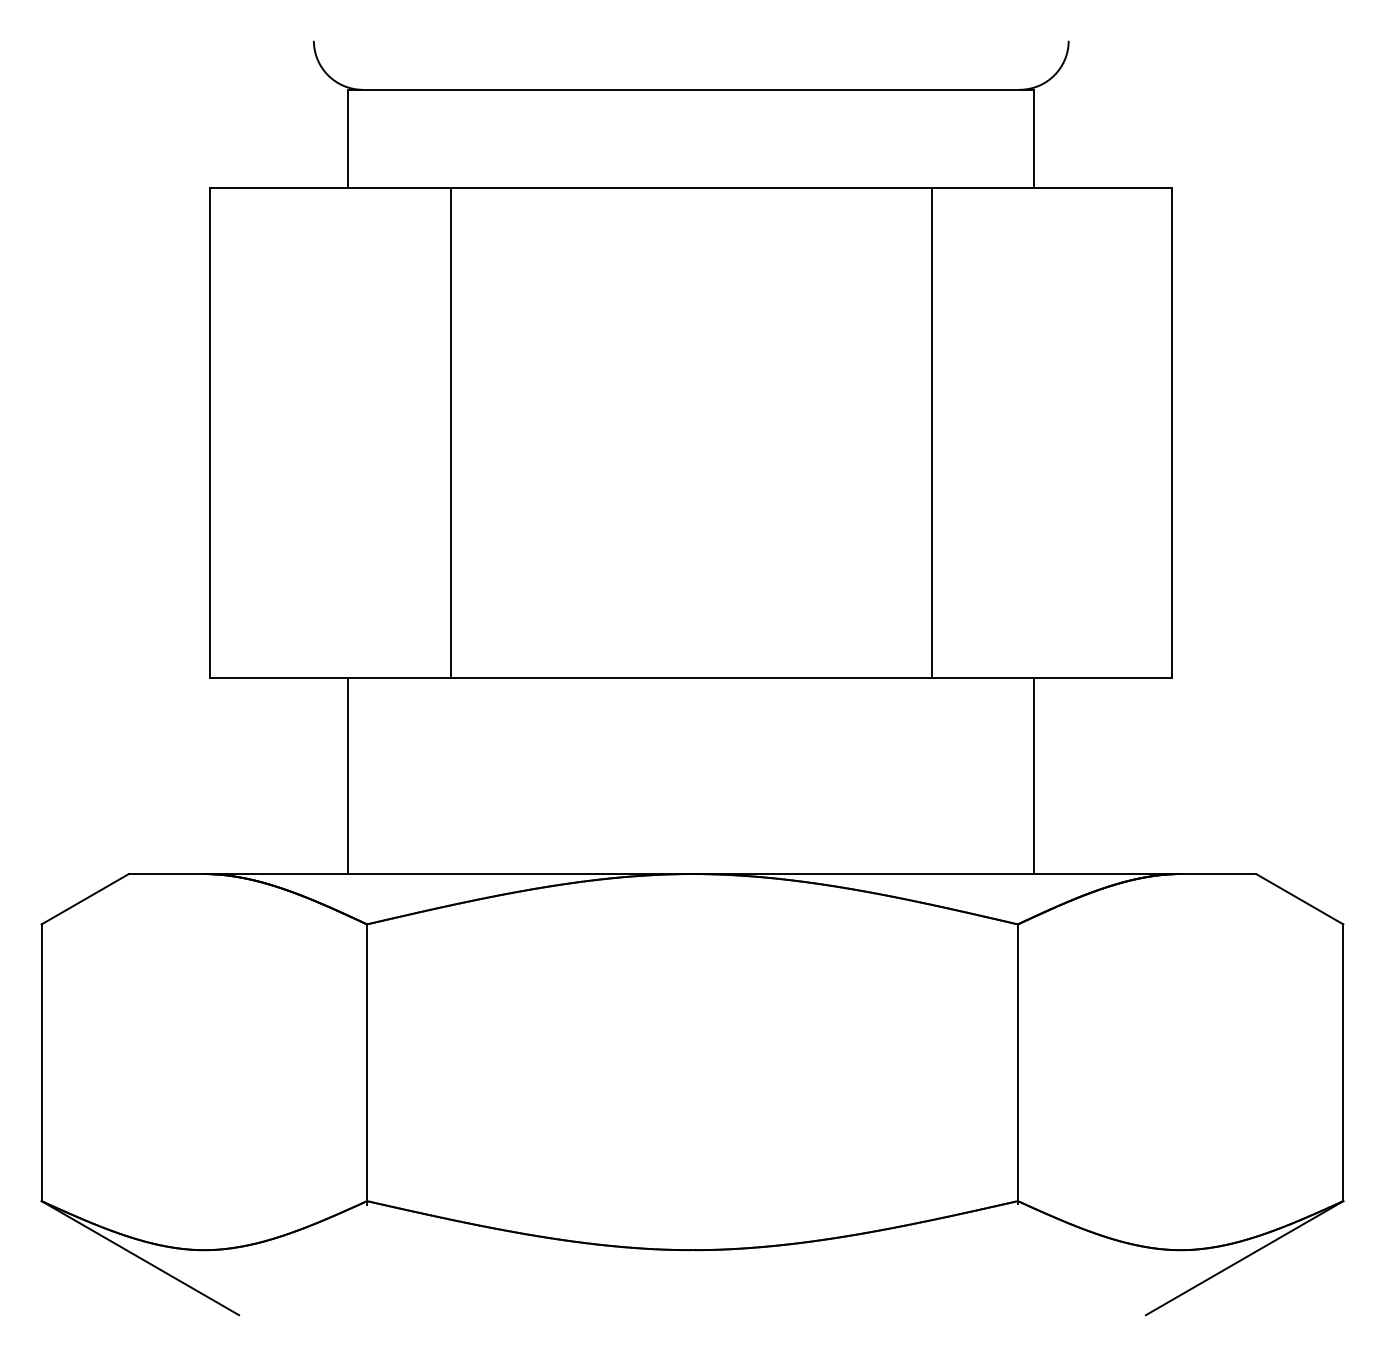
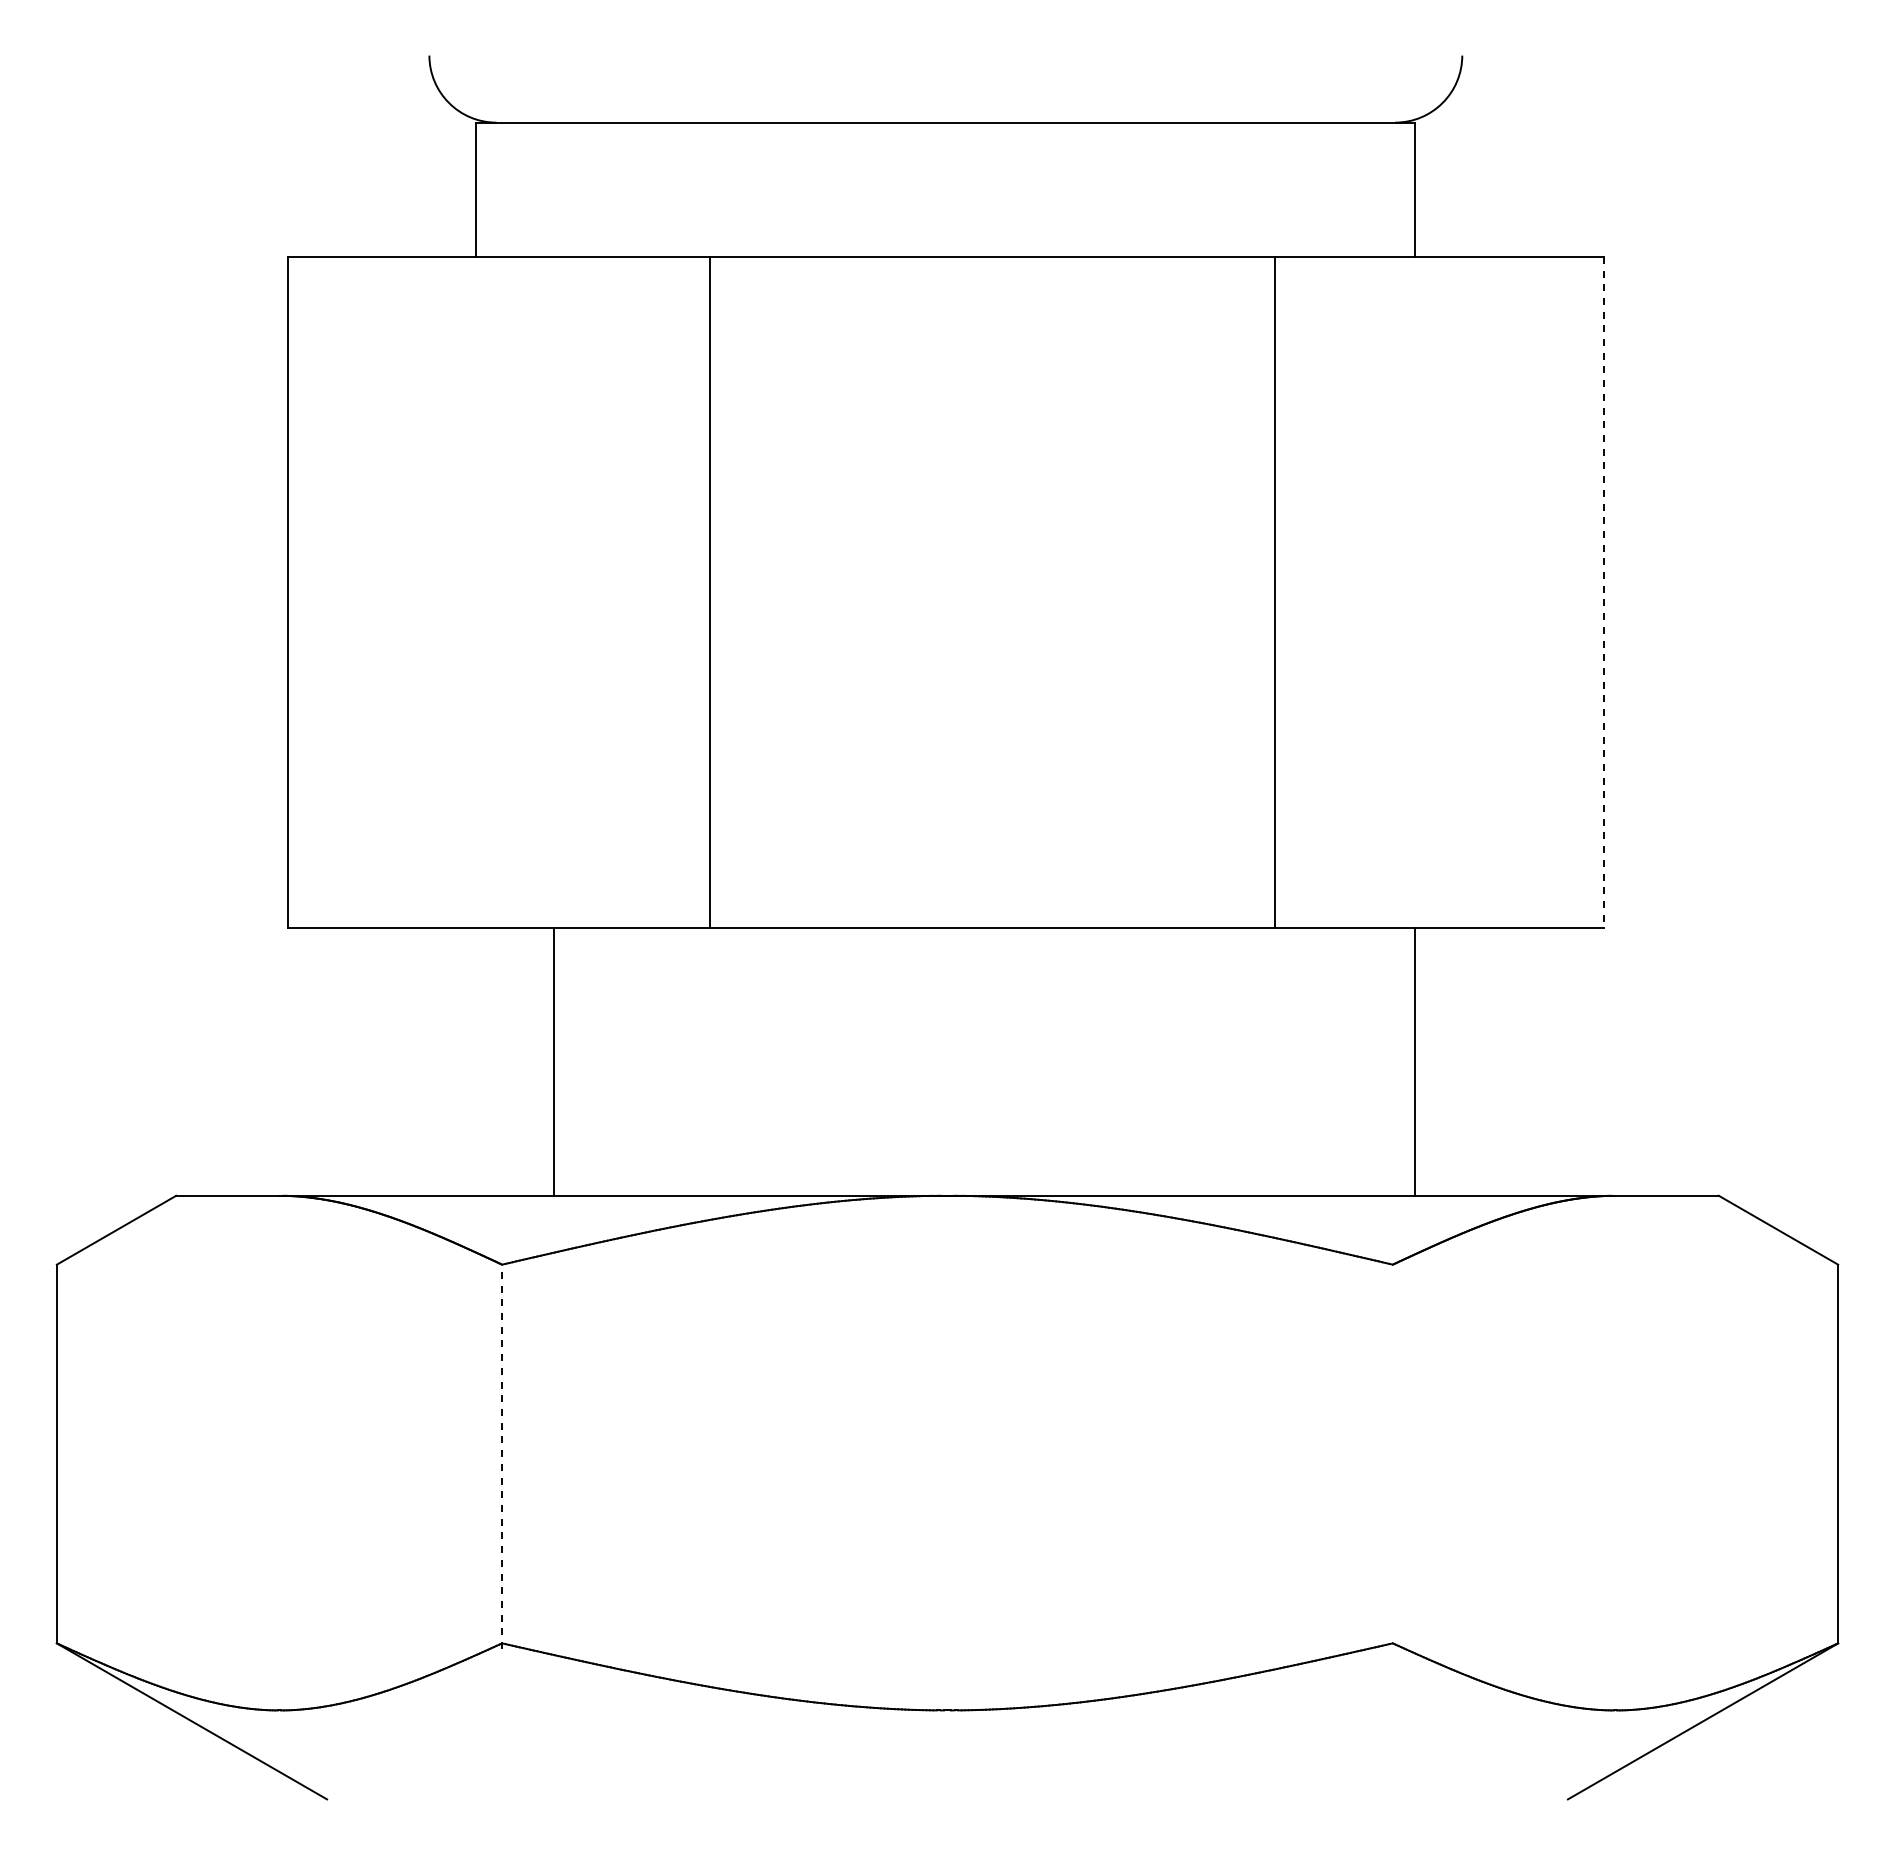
line: (450, 432) -> (709, 591), moved
line: (1172, 433) -> (1604, 592), solid -> dashed
line: (348, 775) -> (554, 1061), moved
line: (1017, 1063) -> (1392, 1455), removed
line: (367, 1064) -> (502, 1456), solid -> dashed

